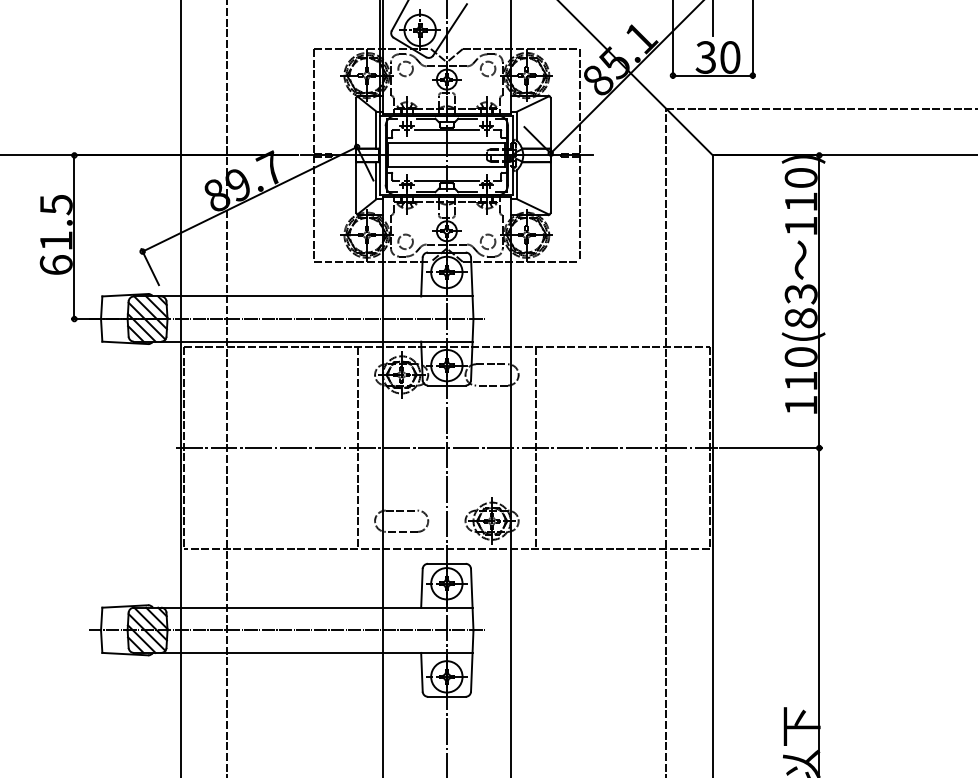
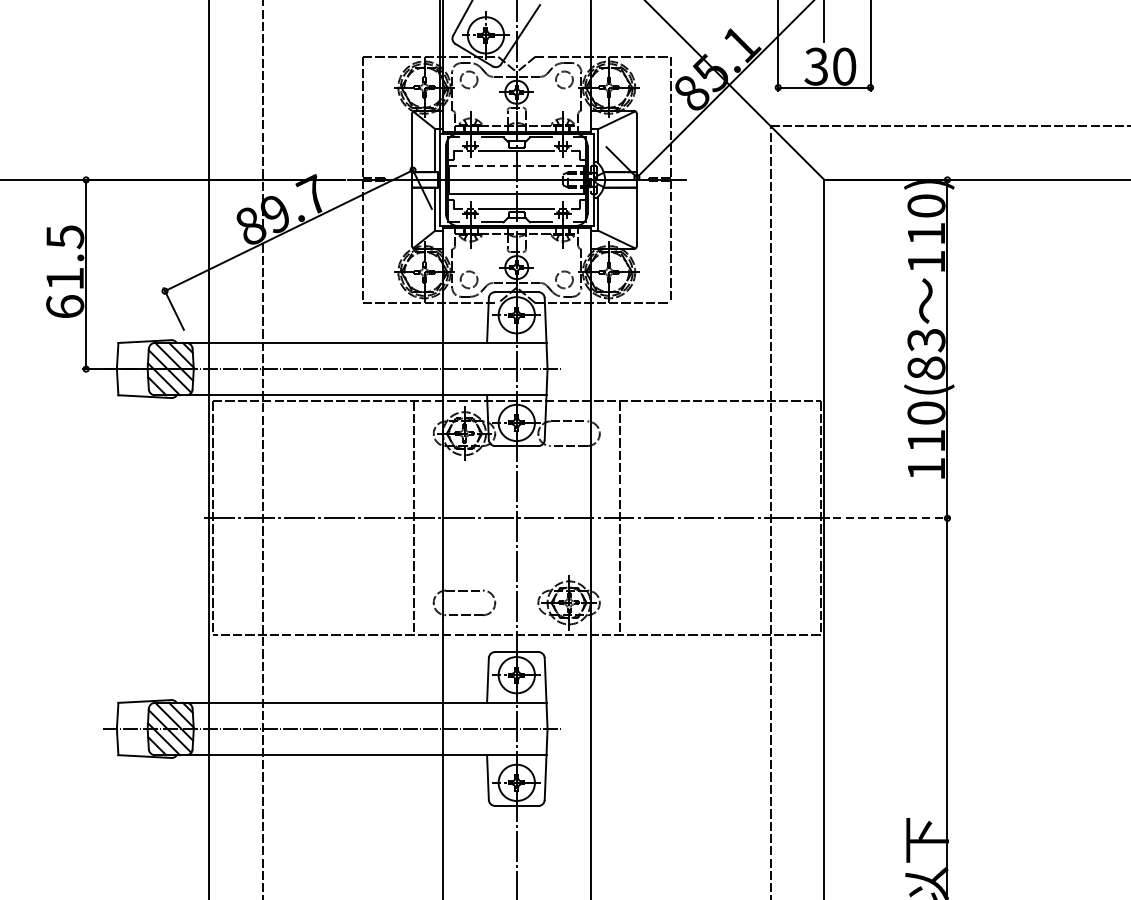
line: (446, 143) -> (516, 166), solid -> dashed
line: (771, 448) -> (892, 518), solid -> dashed

